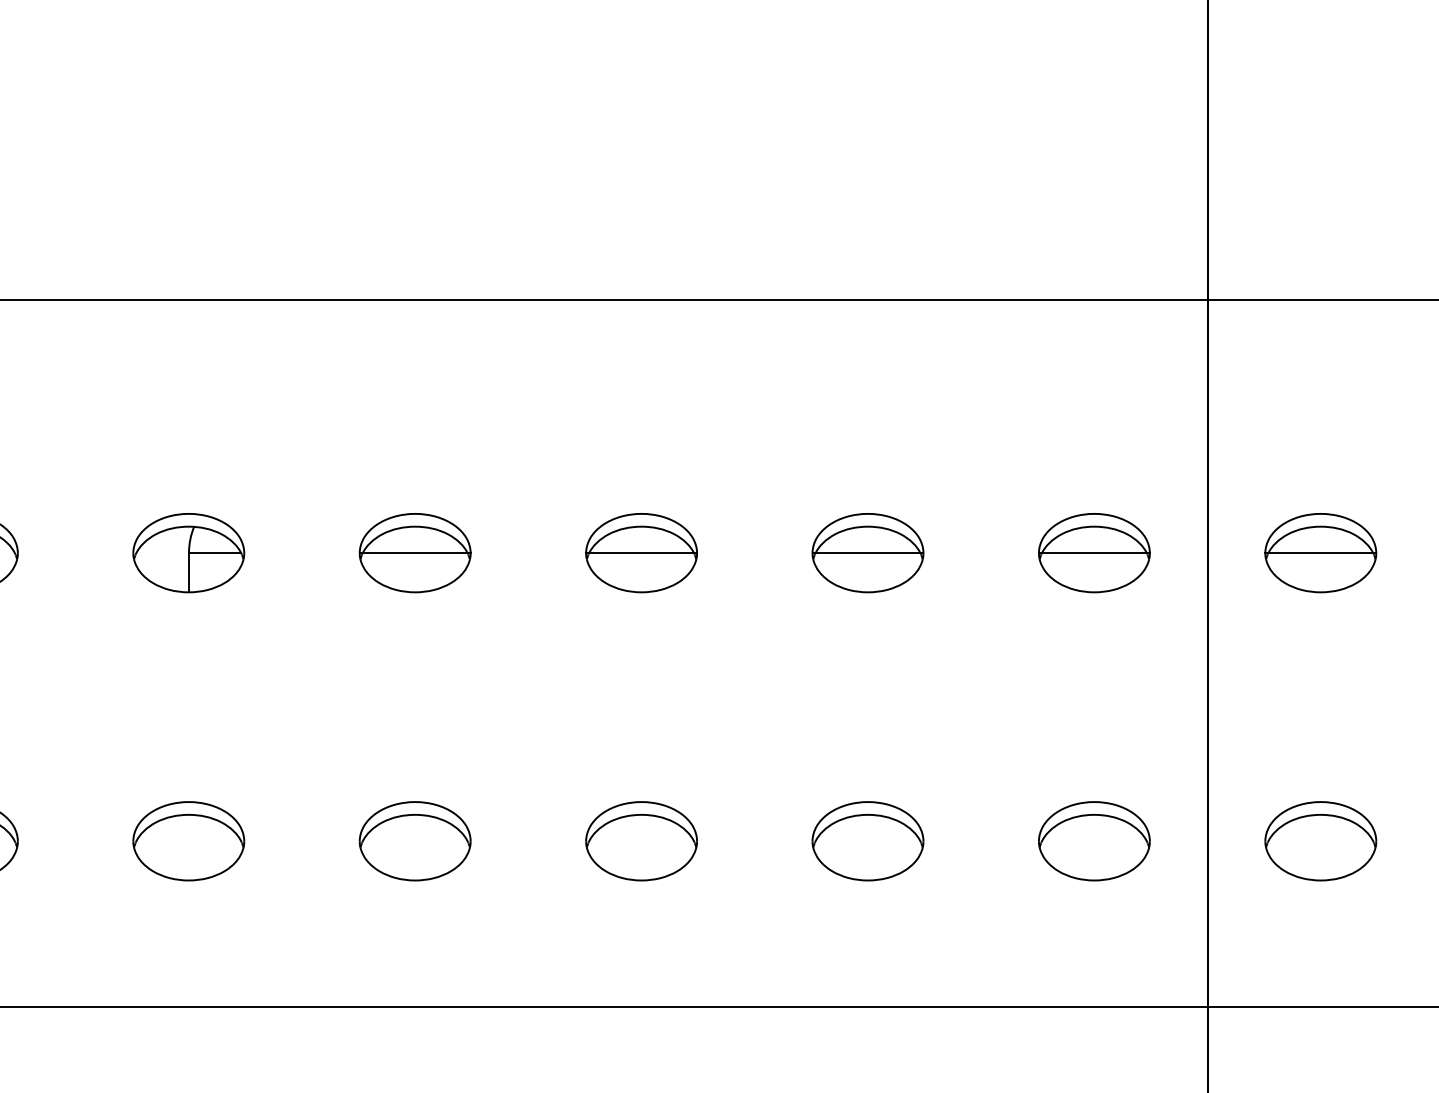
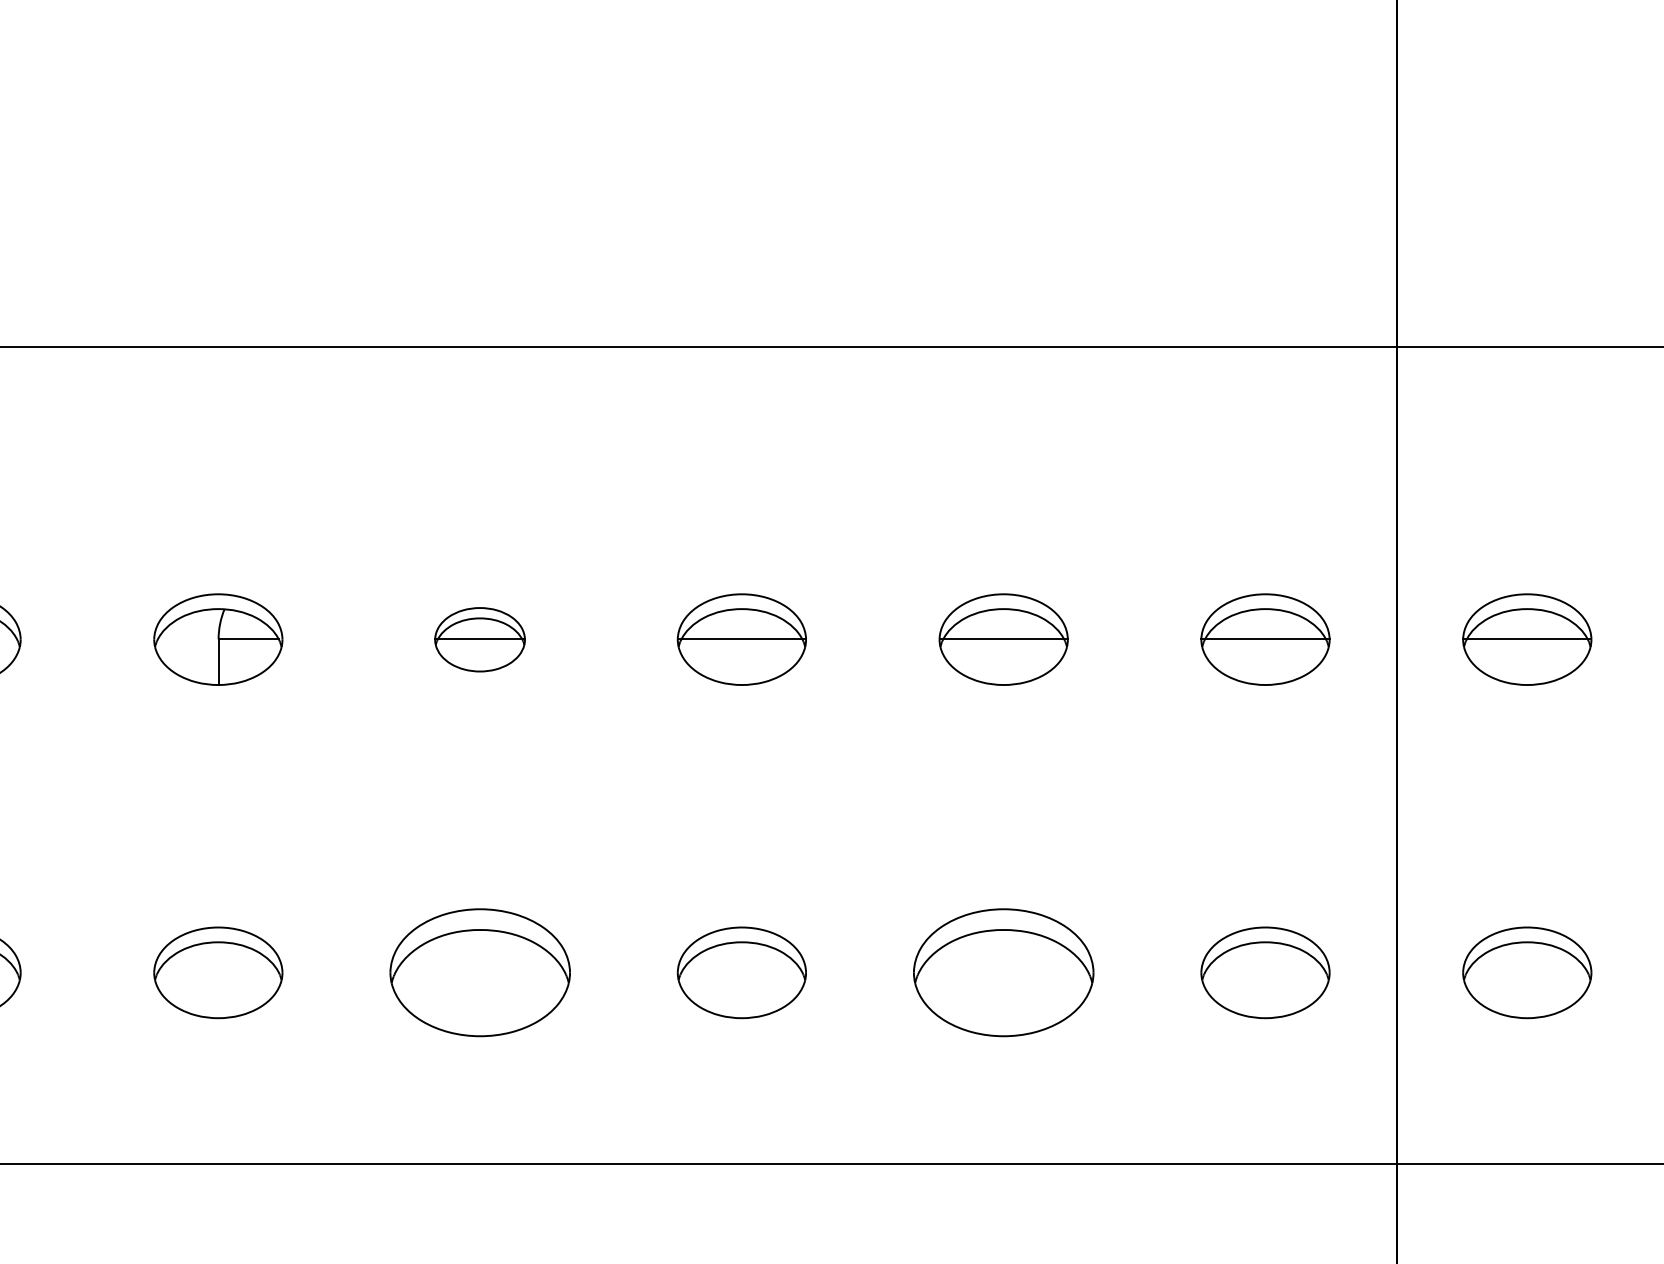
part: (414, 553) -> (479, 640), size x0.7
part: (414, 841) -> (479, 973), size x1.4
part: (867, 841) -> (1003, 973), size x1.4

